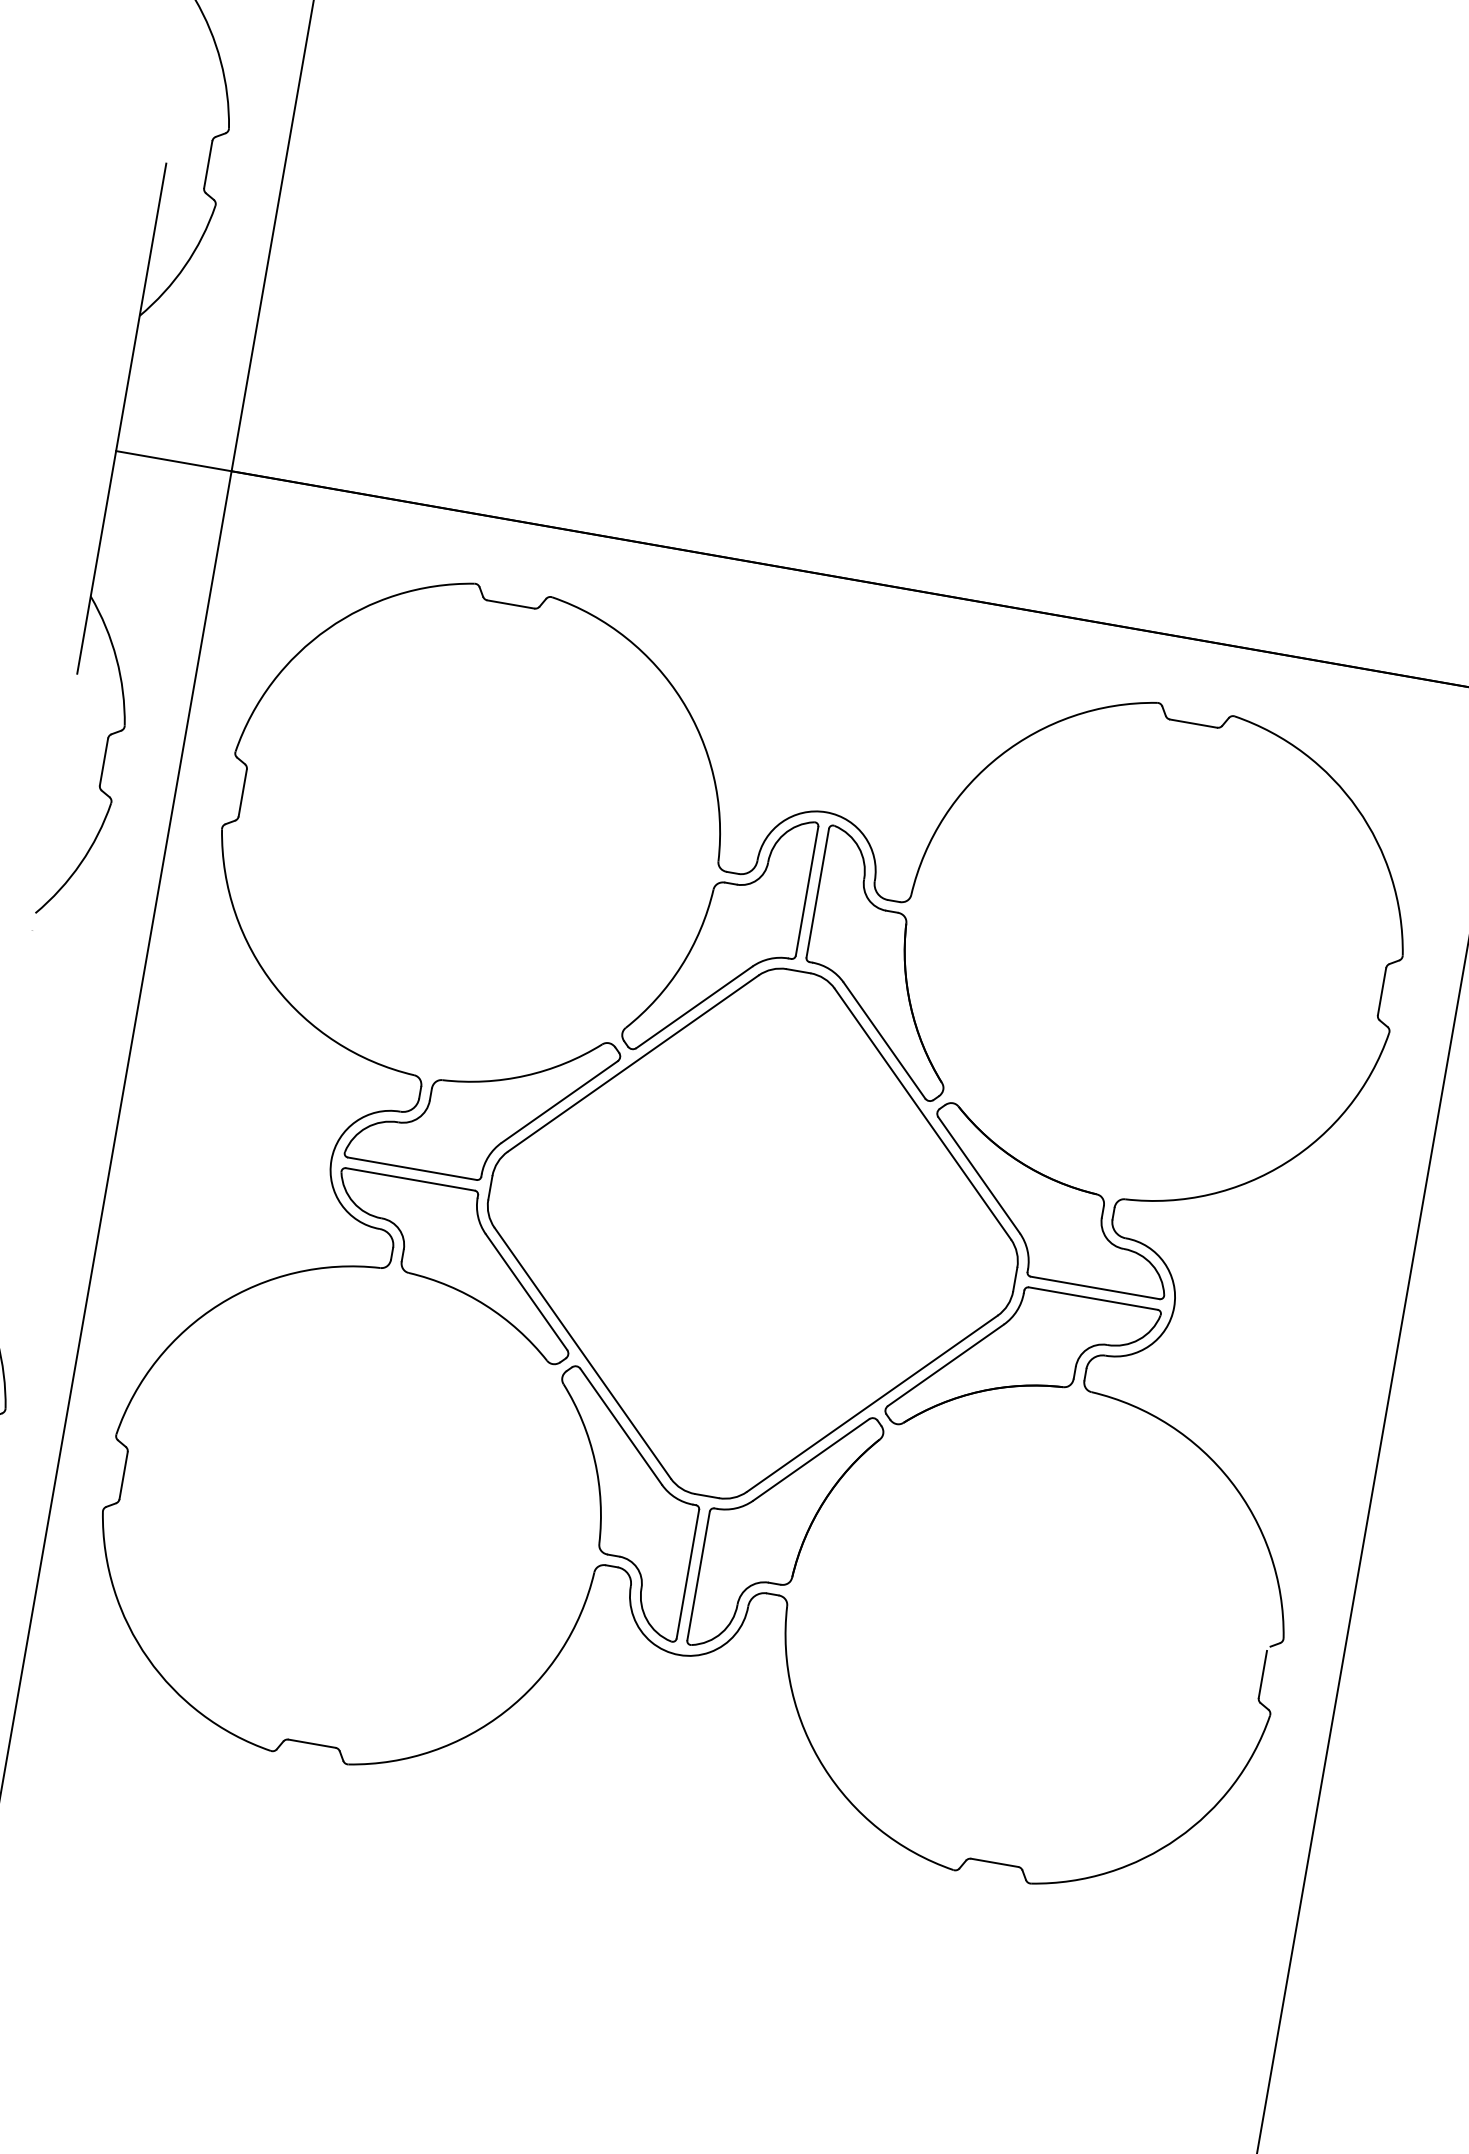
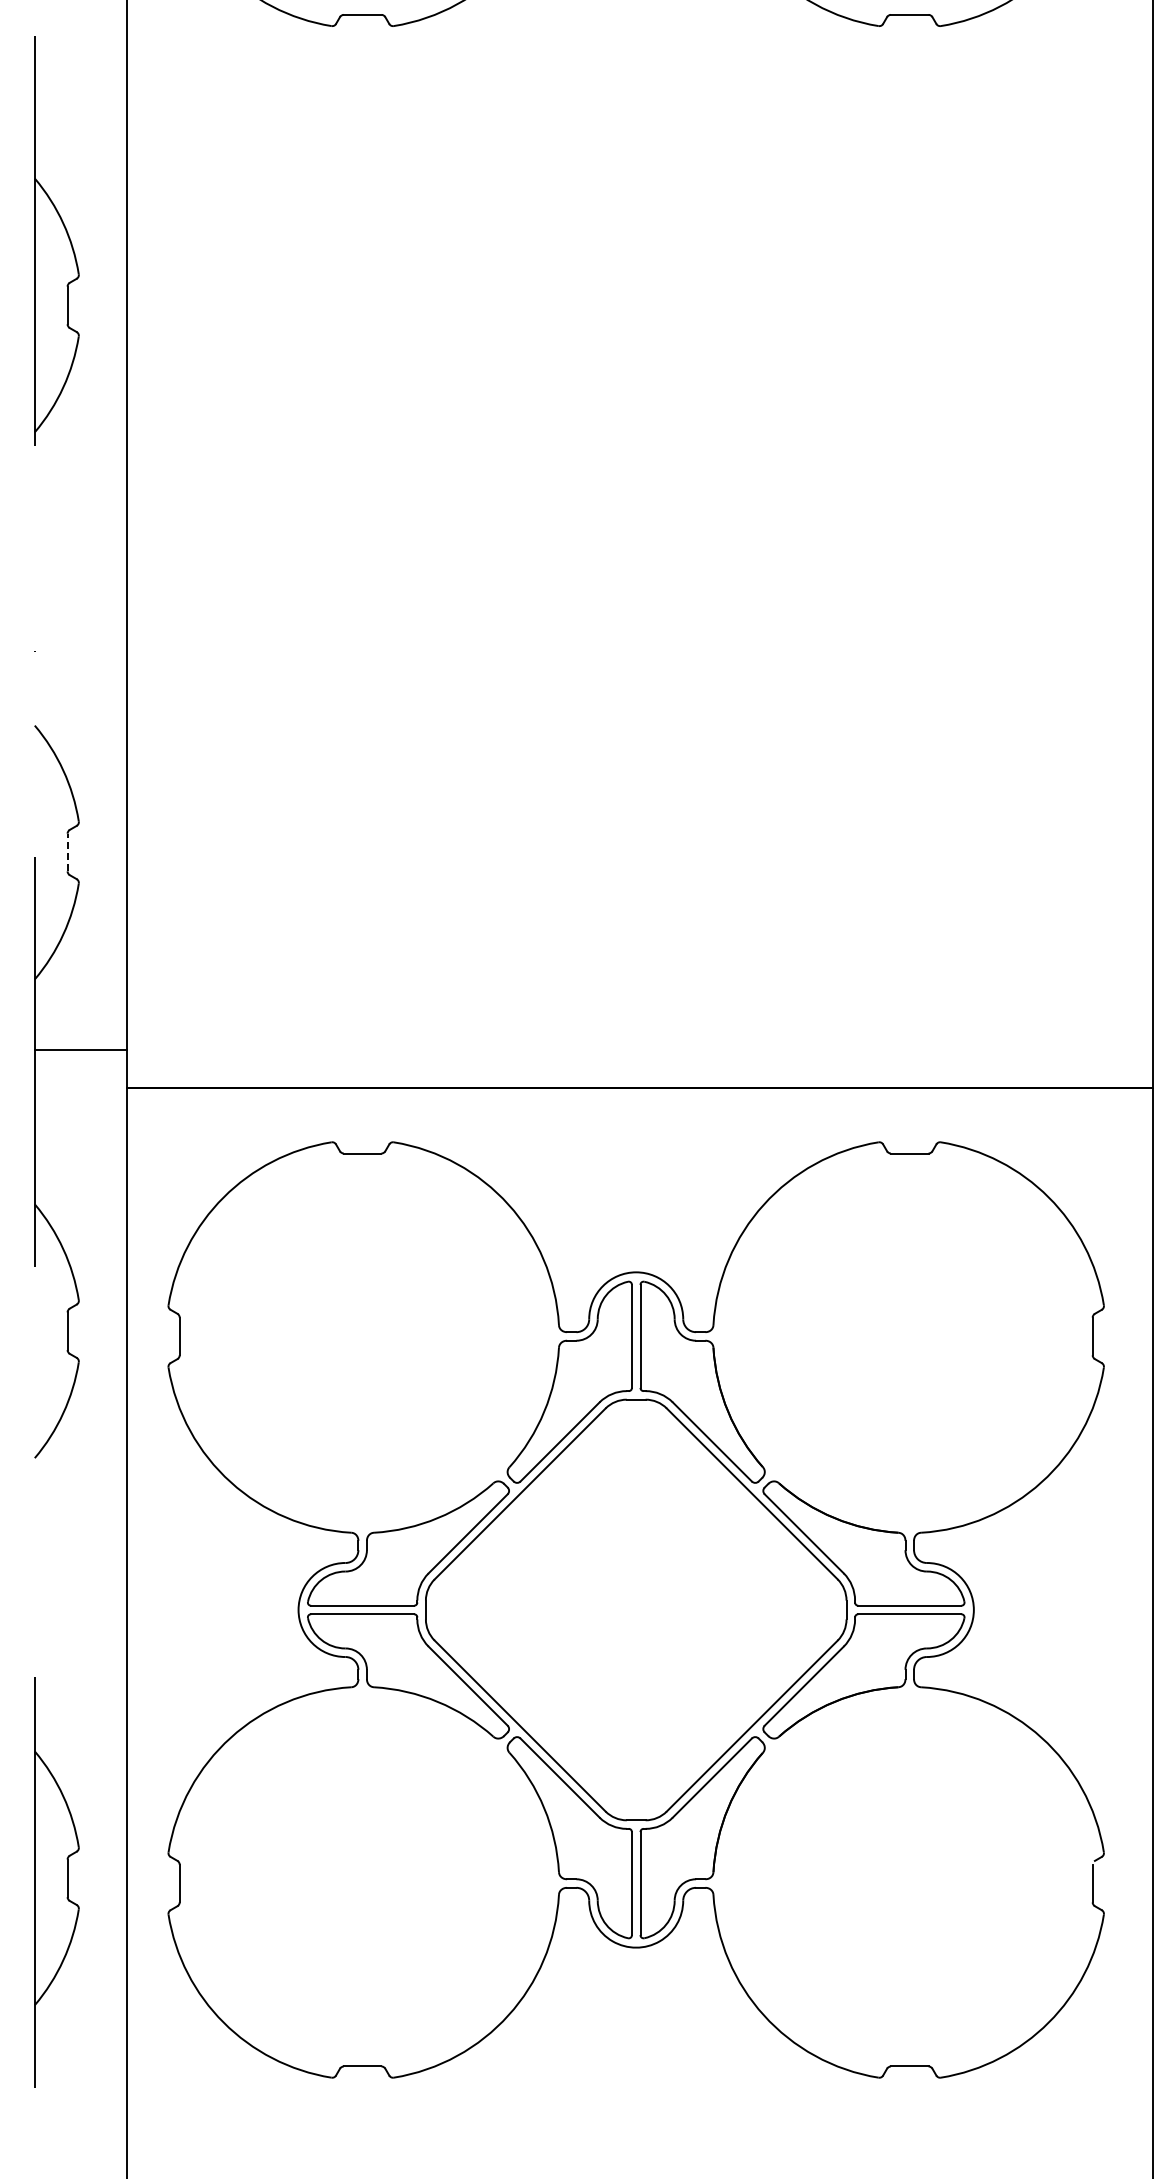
line: (208, 164) -> (67, 852), solid -> dashed
line: (173, 460) -> (80, 1049), moved

